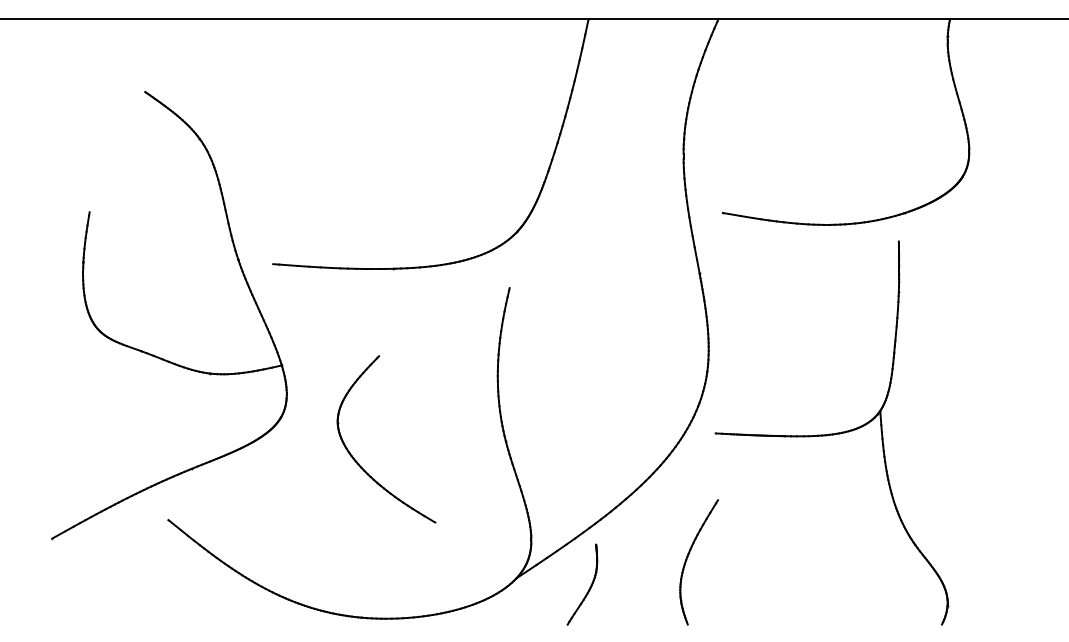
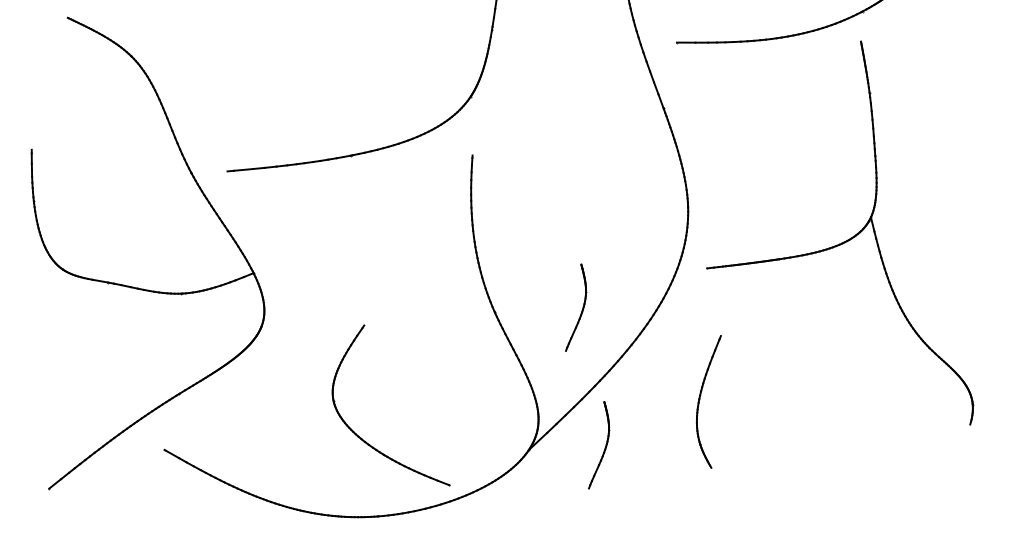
part: (589, 452) -> (581, 309), added
part: (359, 463) -> (362, 438), moved

